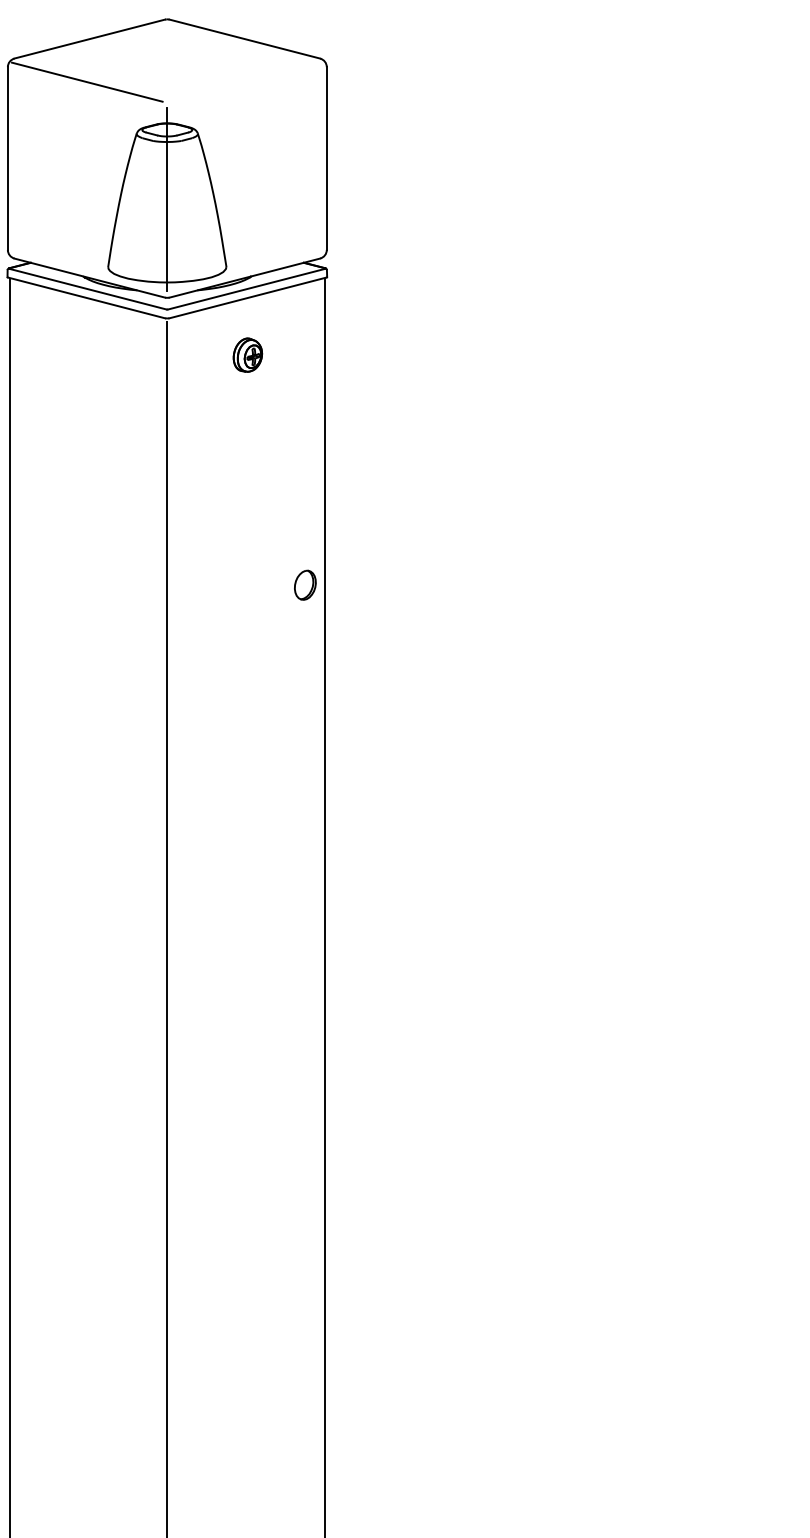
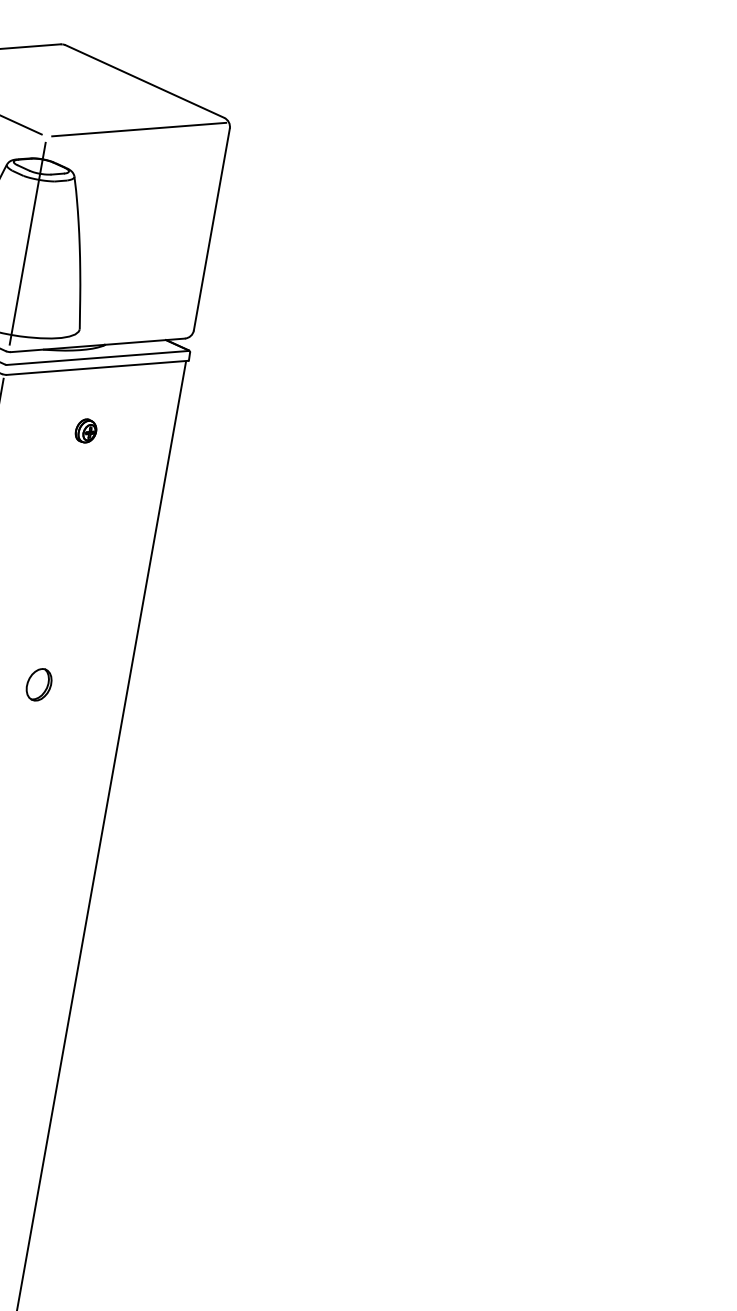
line: (247, 81) -> (139, 128), added
part: (247, 354) -> (85, 430), size x0.62
part: (305, 584) -> (39, 683), moved

